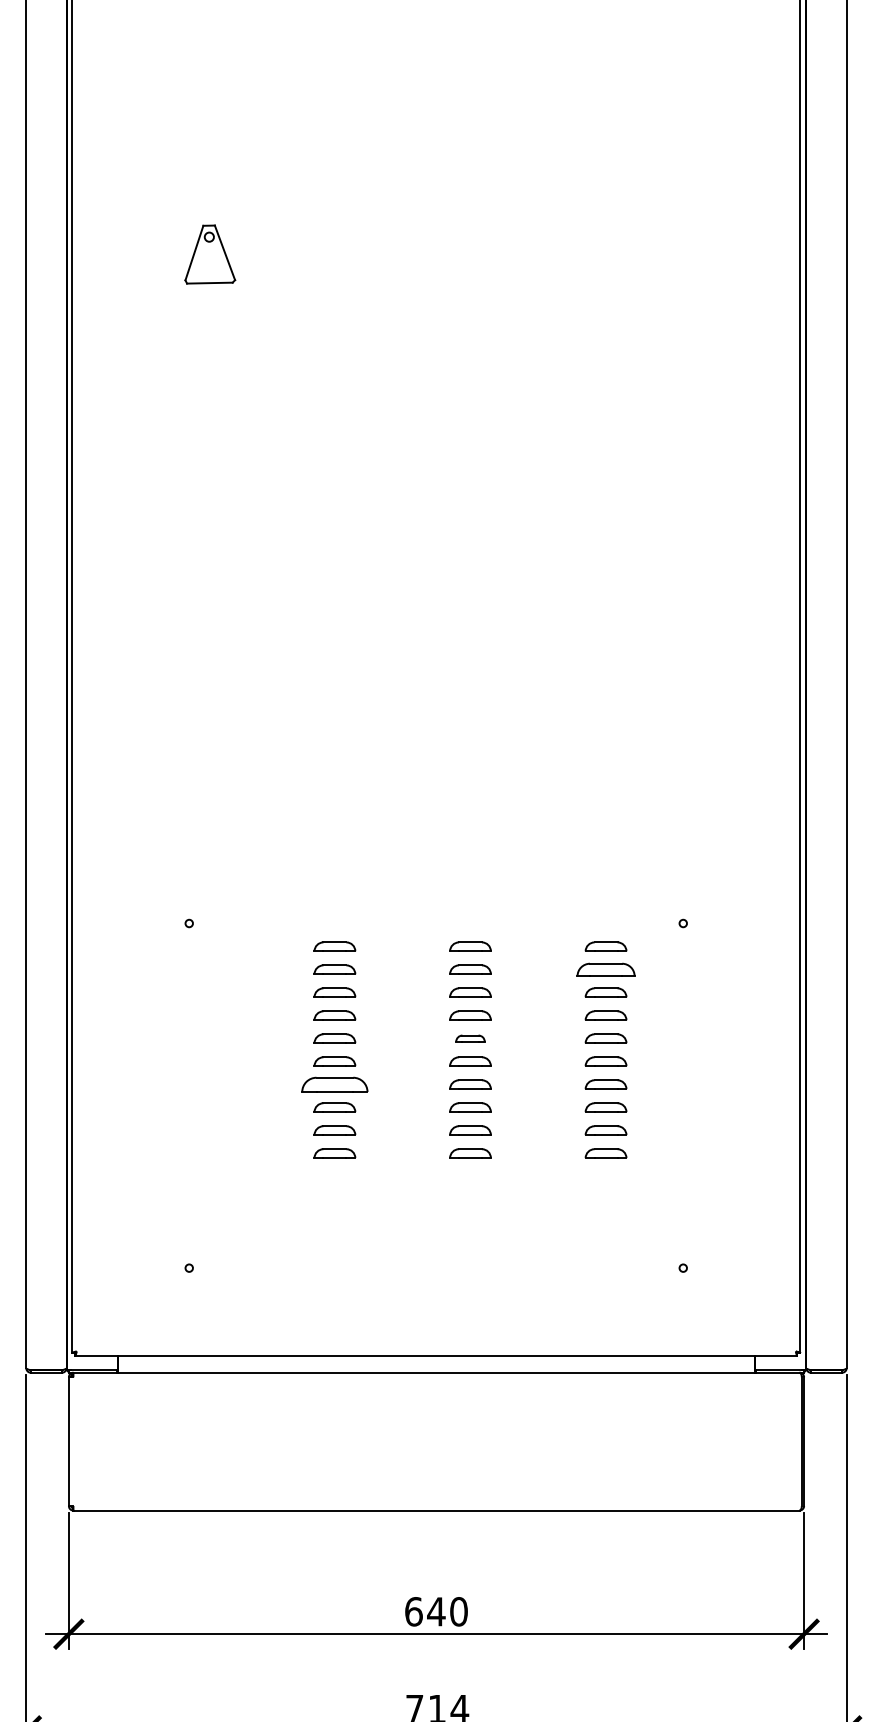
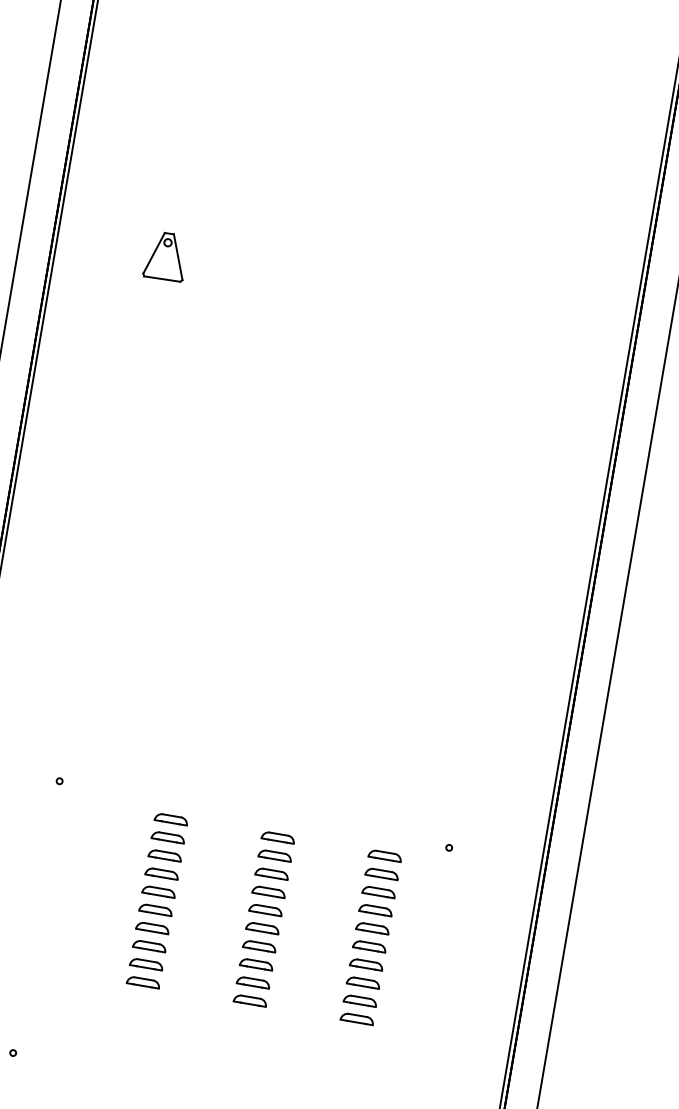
part: (605, 969) -> (381, 873), size x0.71
part: (470, 1038) -> (265, 909), size x1.43
part: (334, 1084) -> (152, 927), size x0.62

